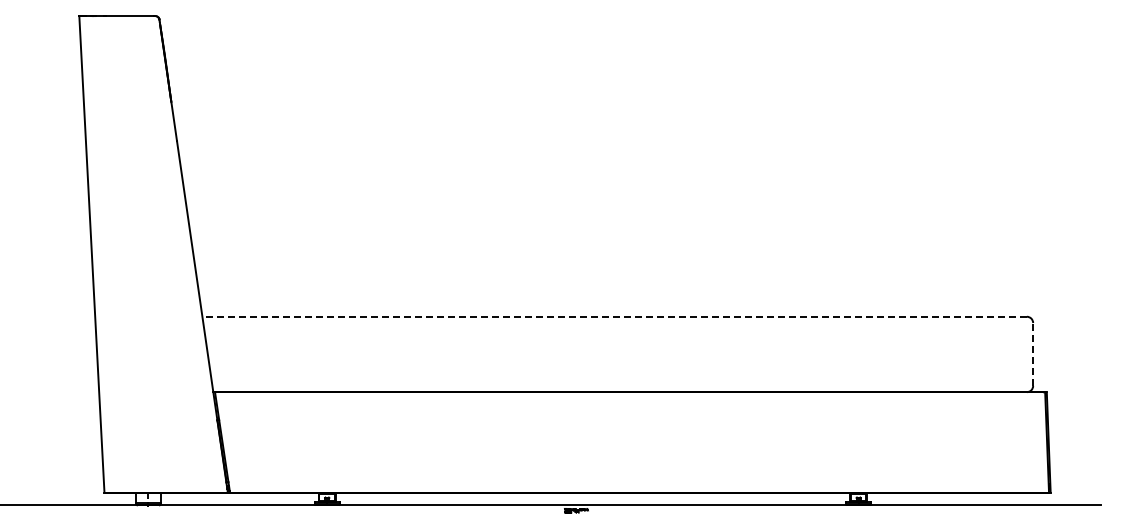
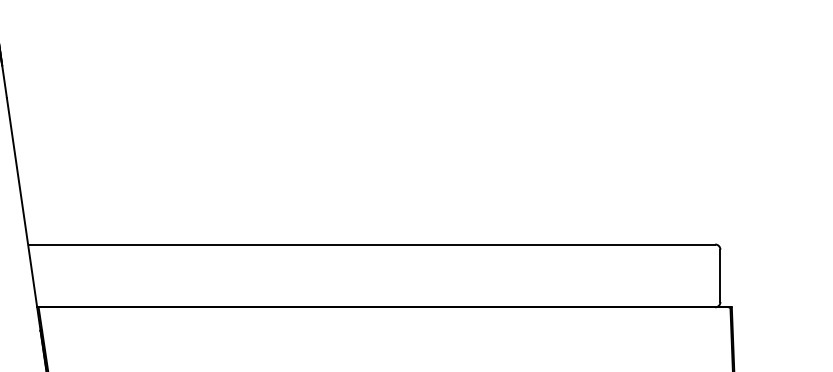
line: (614, 316) -> (371, 244), dashed -> solid
line: (1033, 353) -> (720, 275), dashed -> solid

